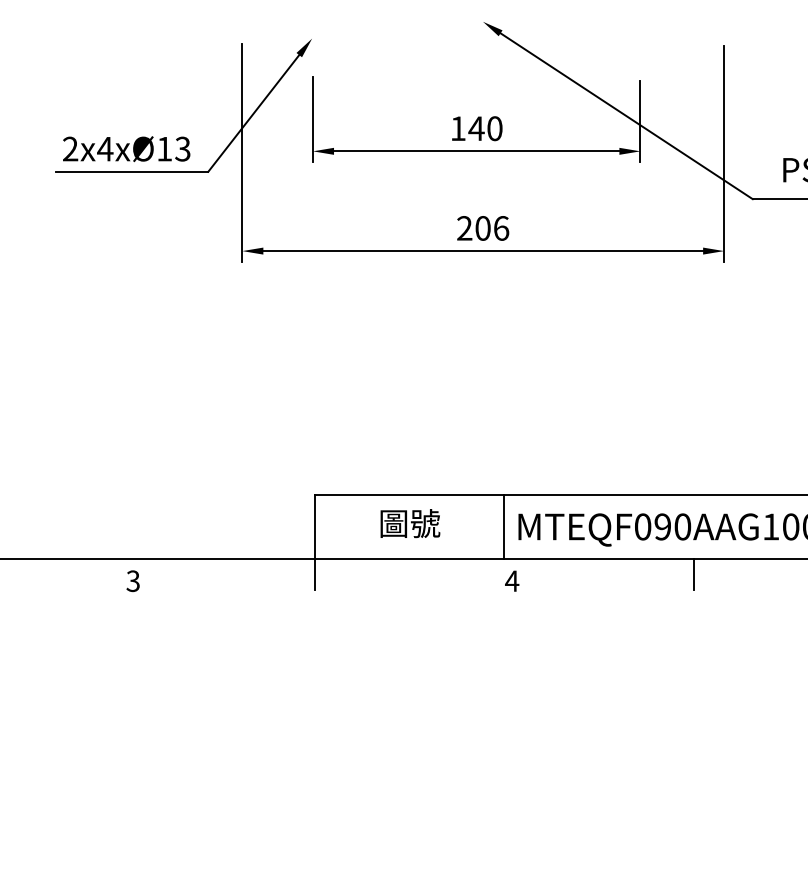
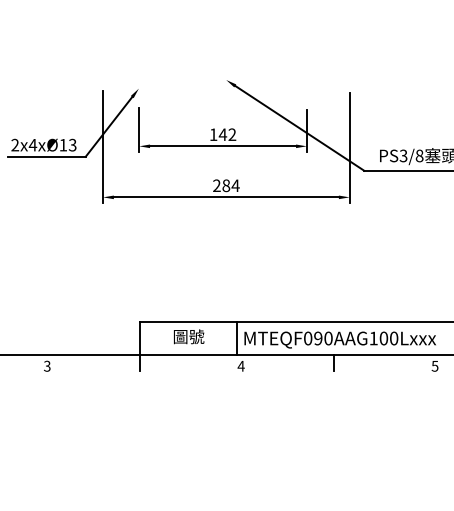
text: (495, 128) -> (232, 134), 140 -> 142
text: (491, 227) -> (230, 185), 206 -> 284

